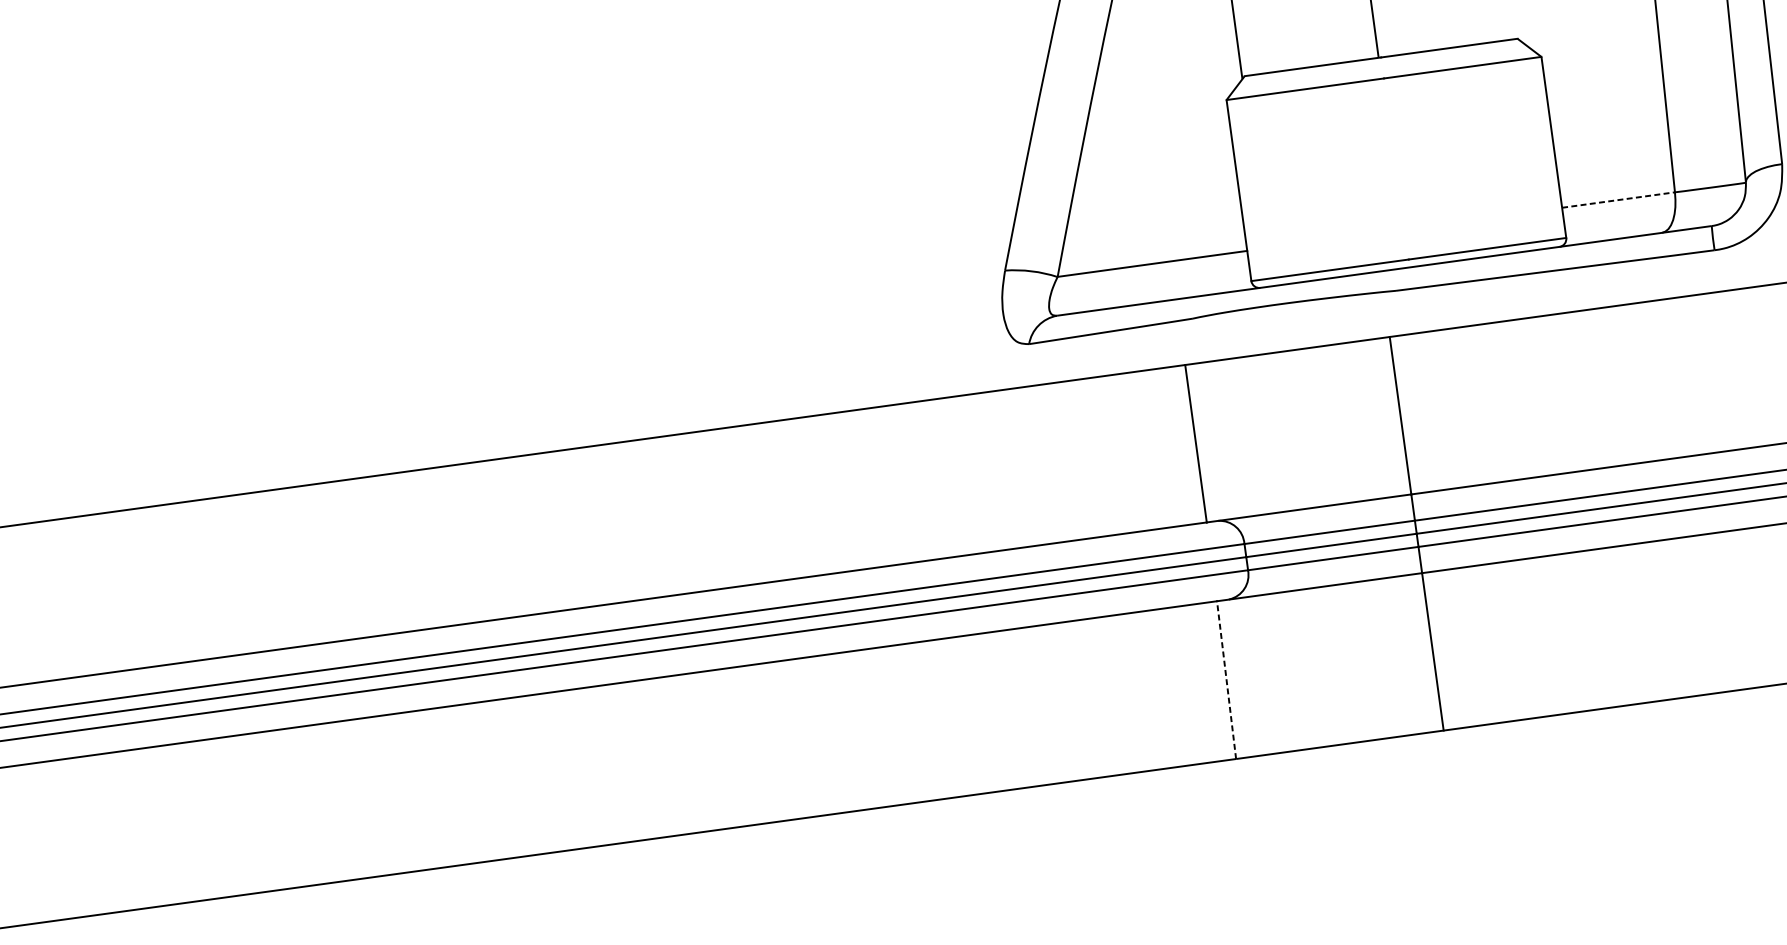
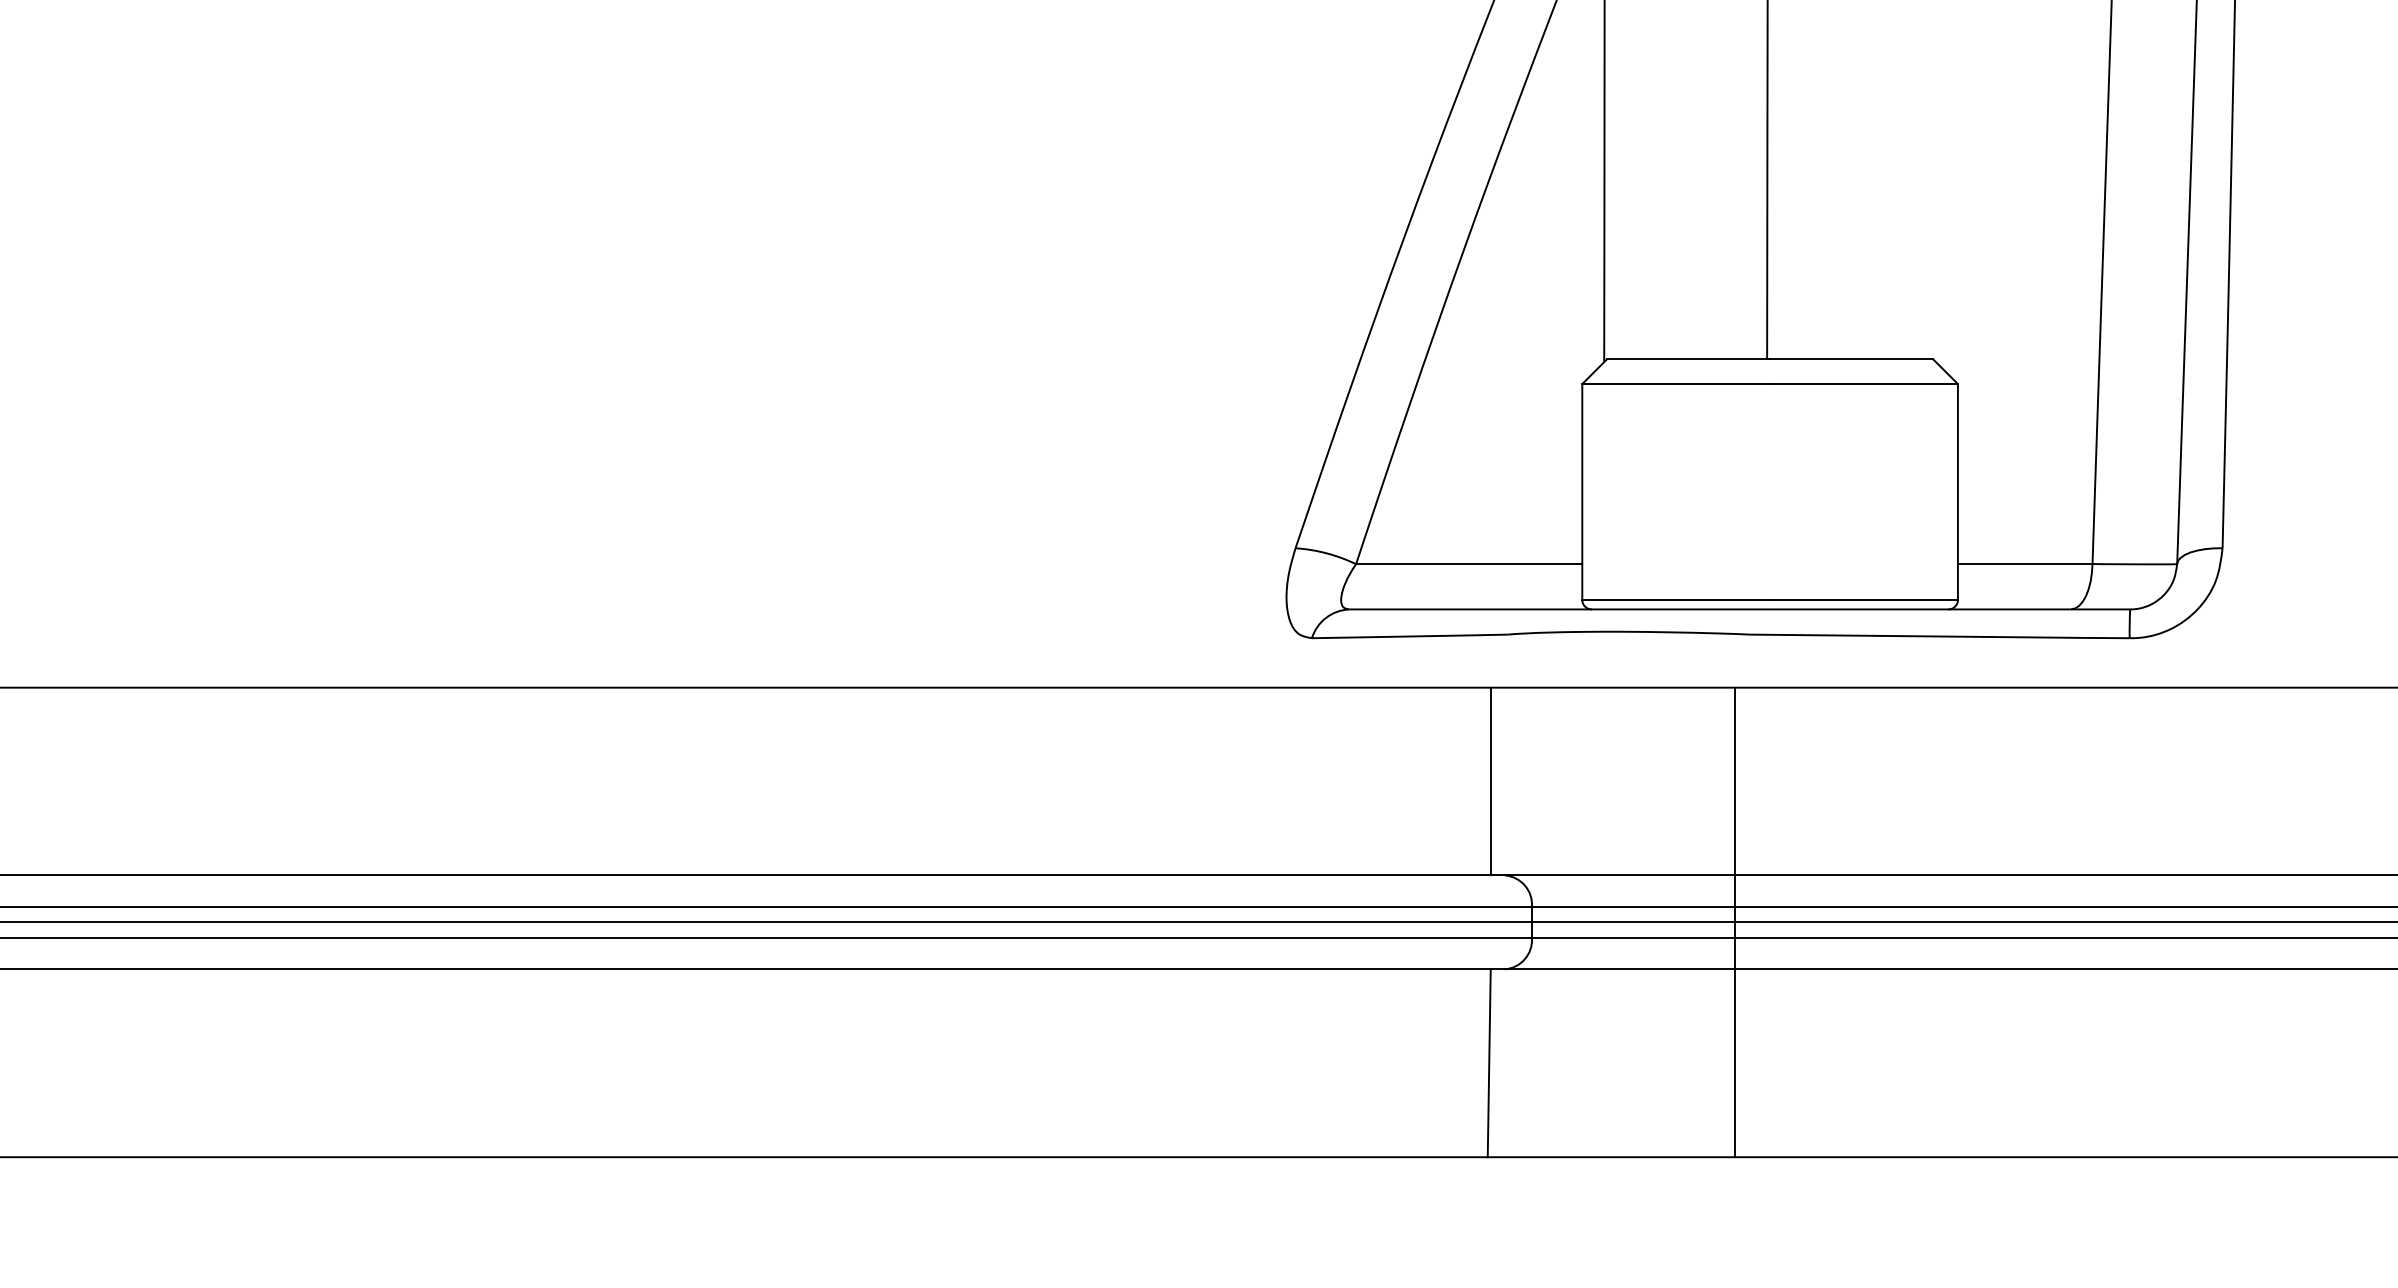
line: (1618, 200) -> (2025, 564), dashed -> solid
line: (1226, 680) -> (1489, 1063), dashed -> solid

